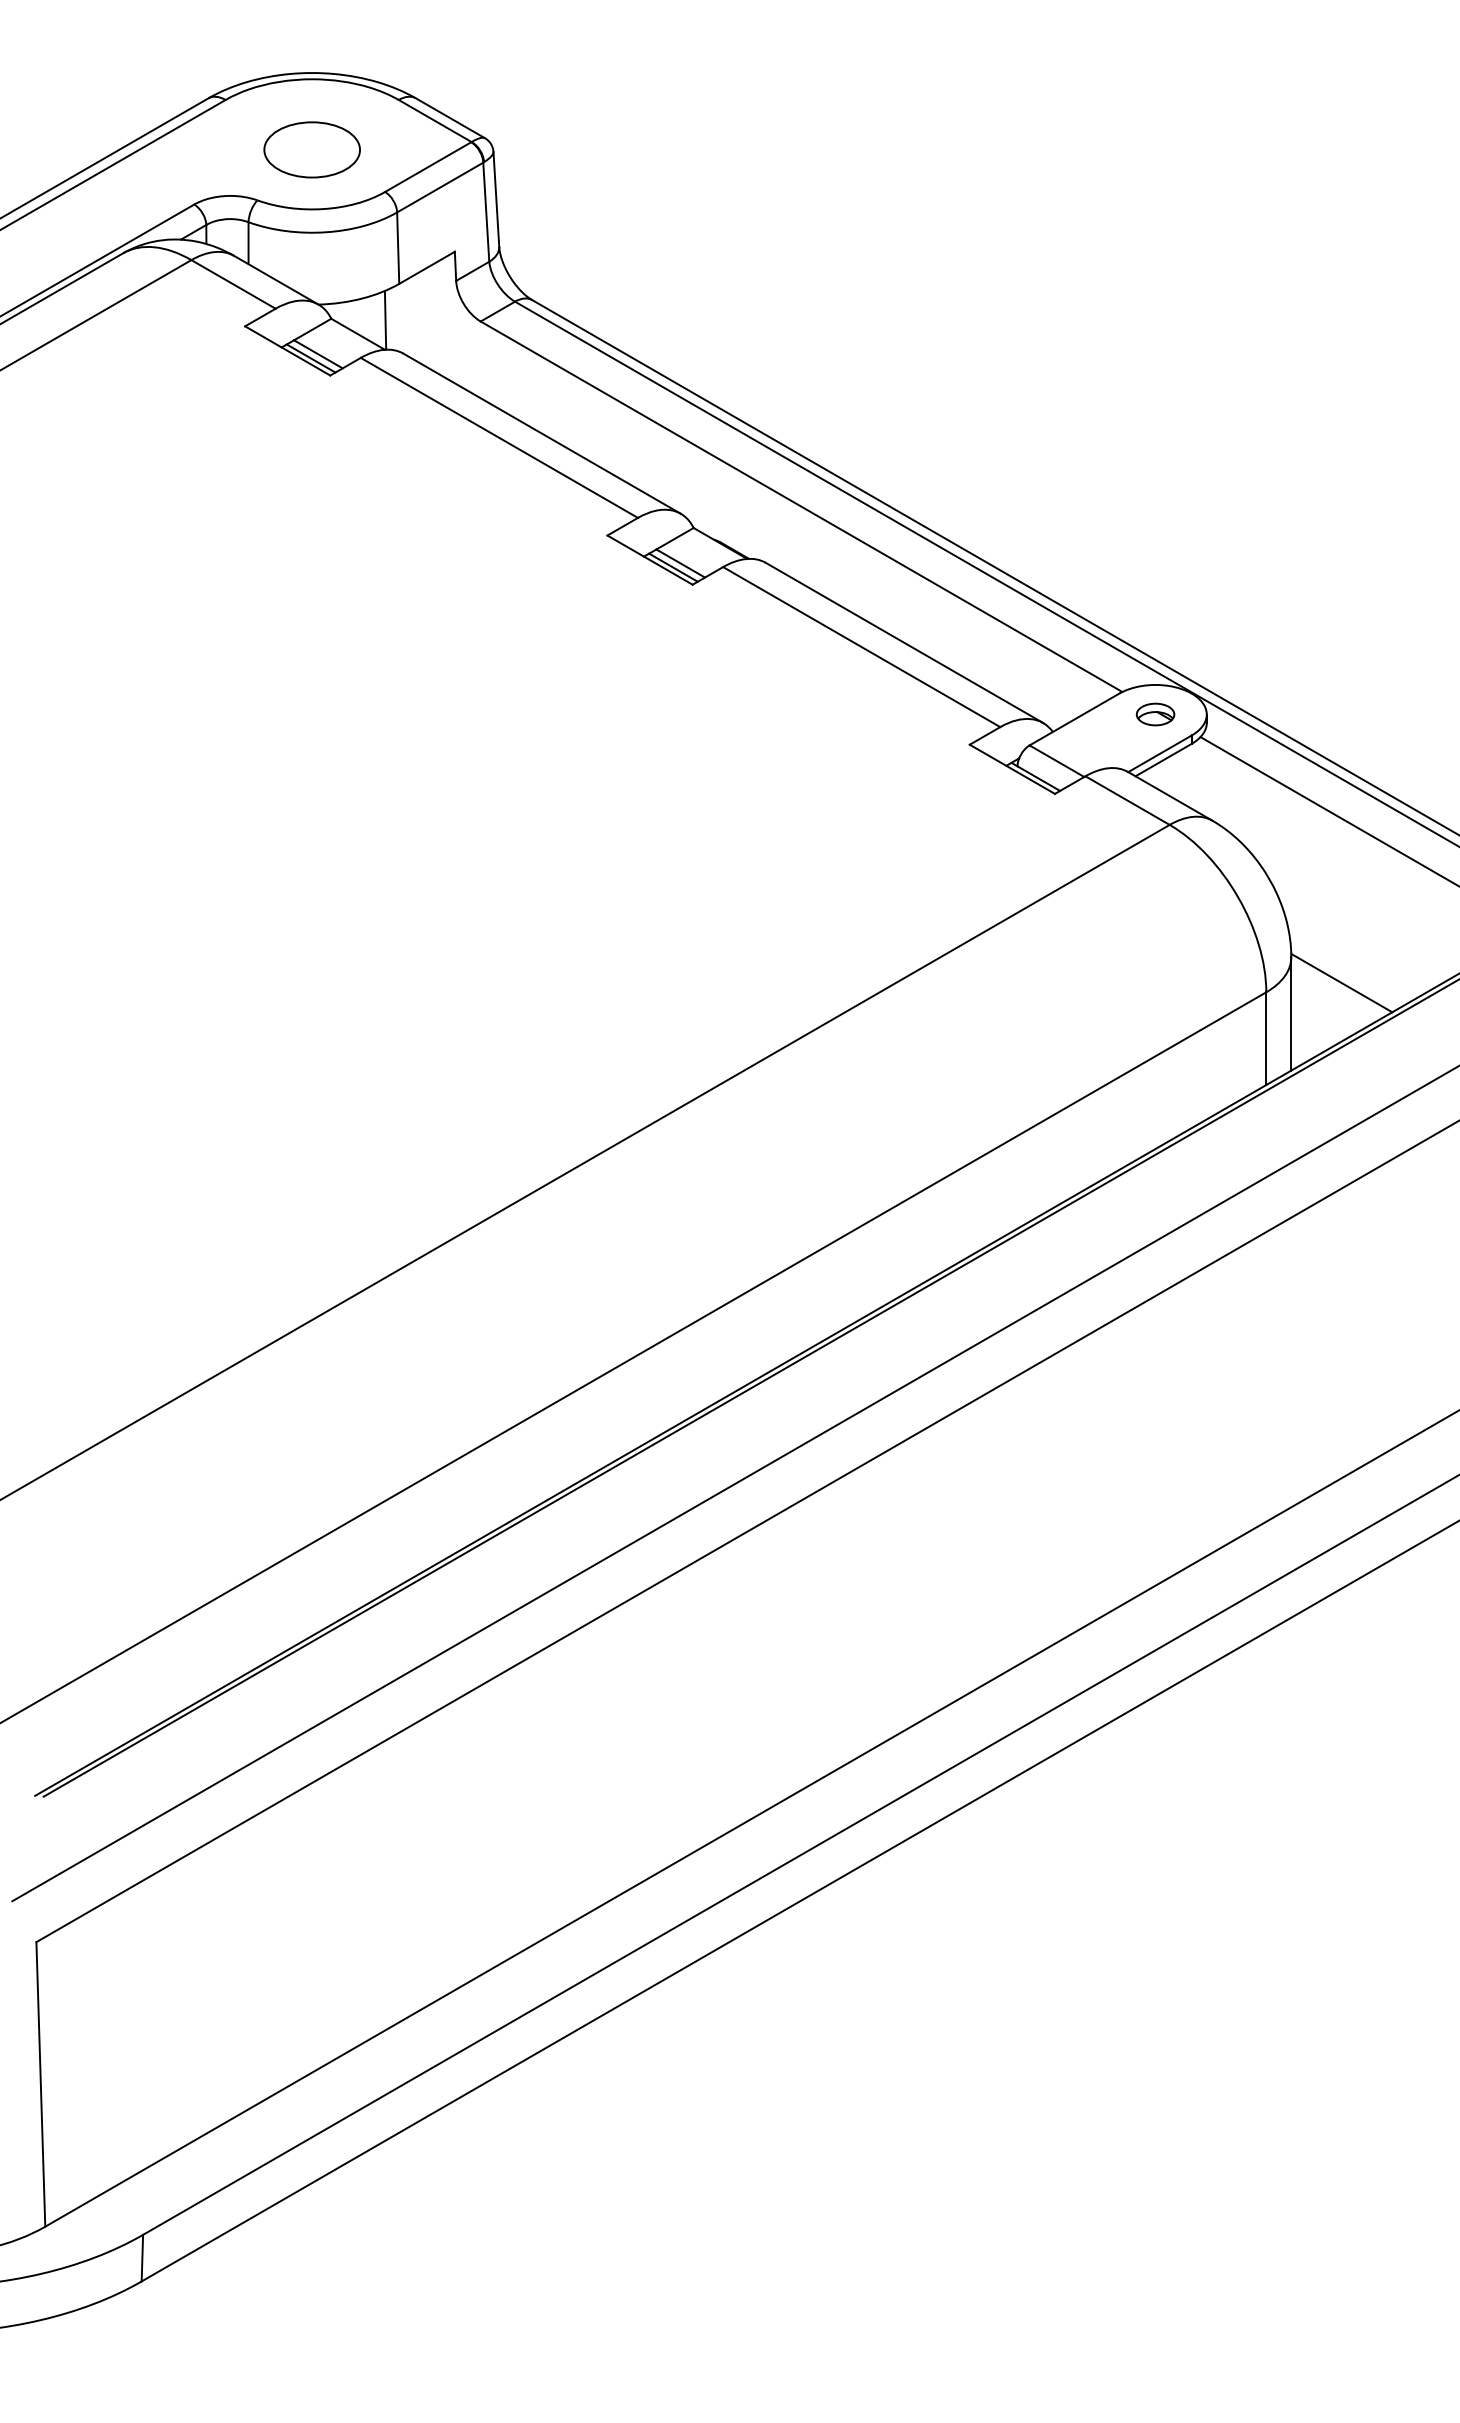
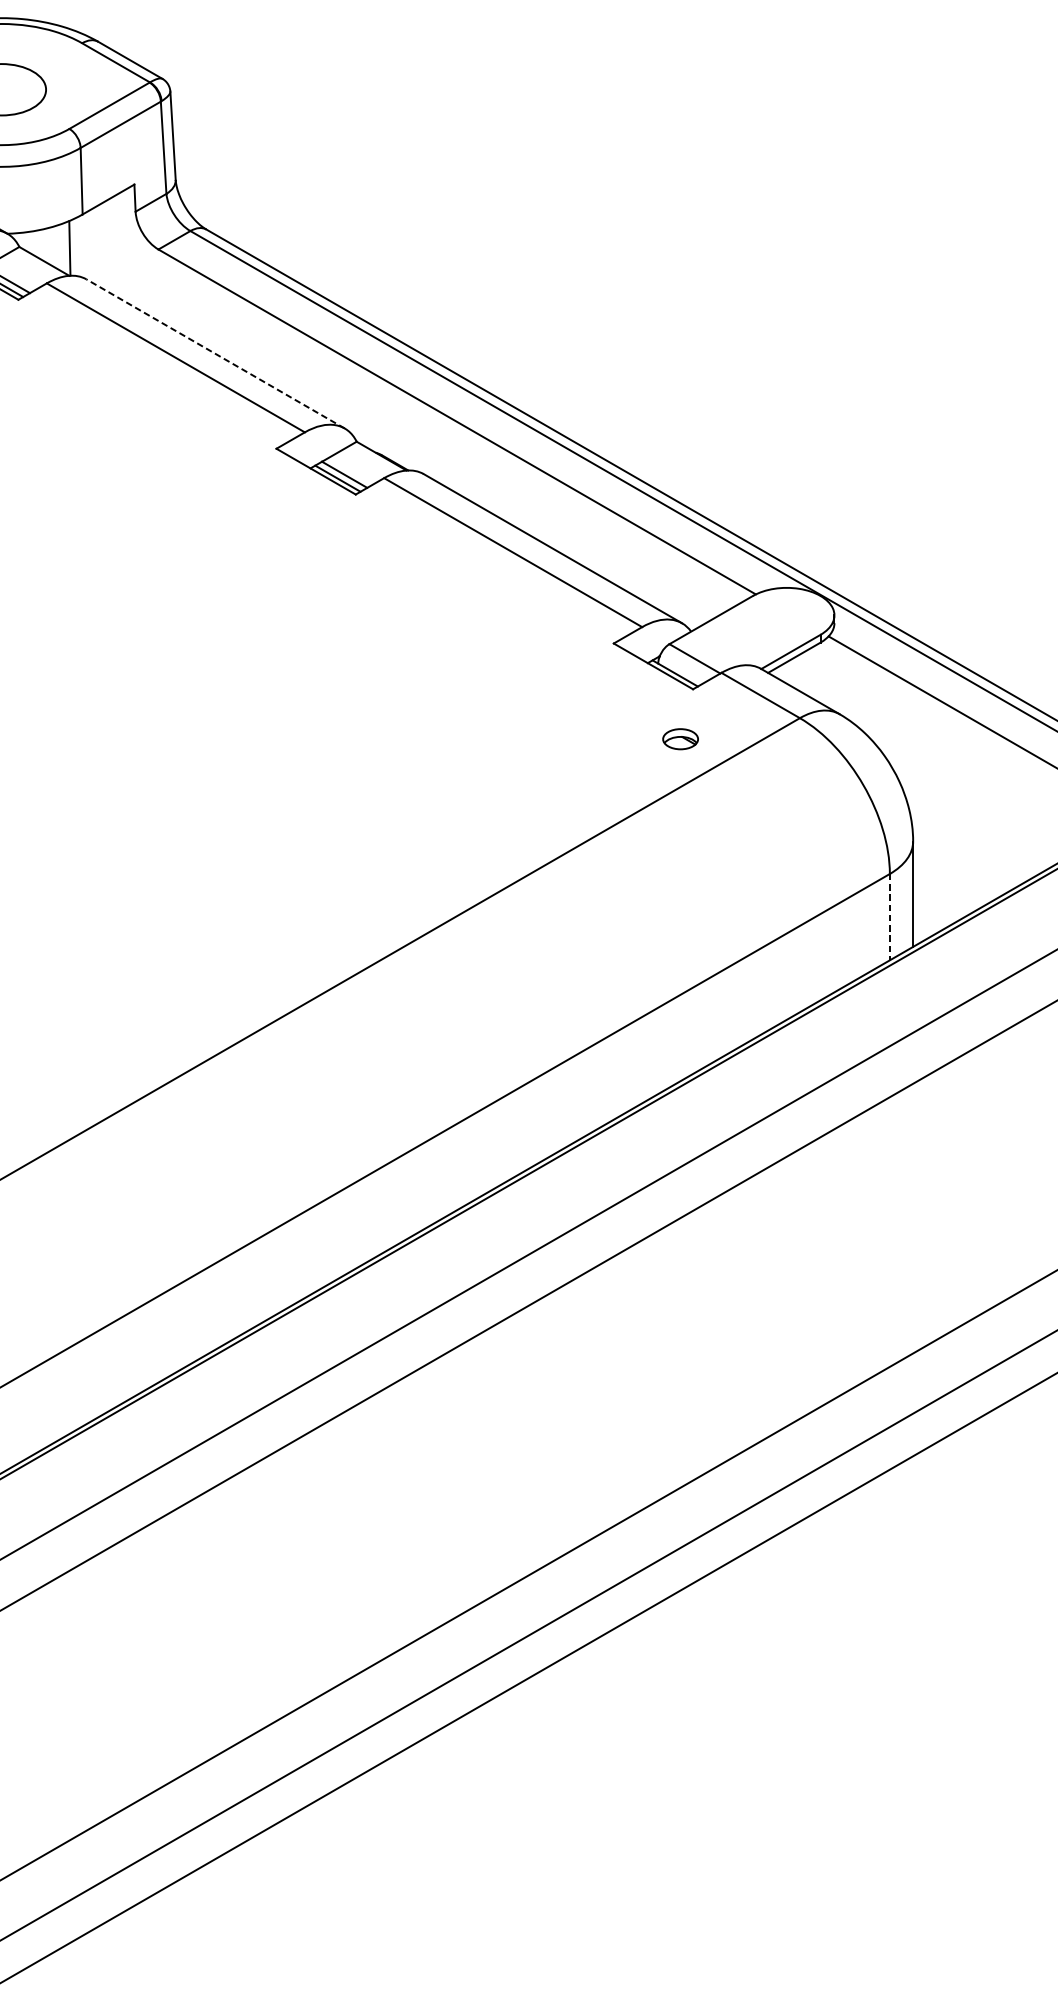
line: (541, 433) -> (215, 353), solid -> dashed
part: (1155, 714) -> (680, 739), moved
line: (1341, 982) -> (959, 864), removed
line: (1266, 1039) -> (890, 917), solid -> dashed

